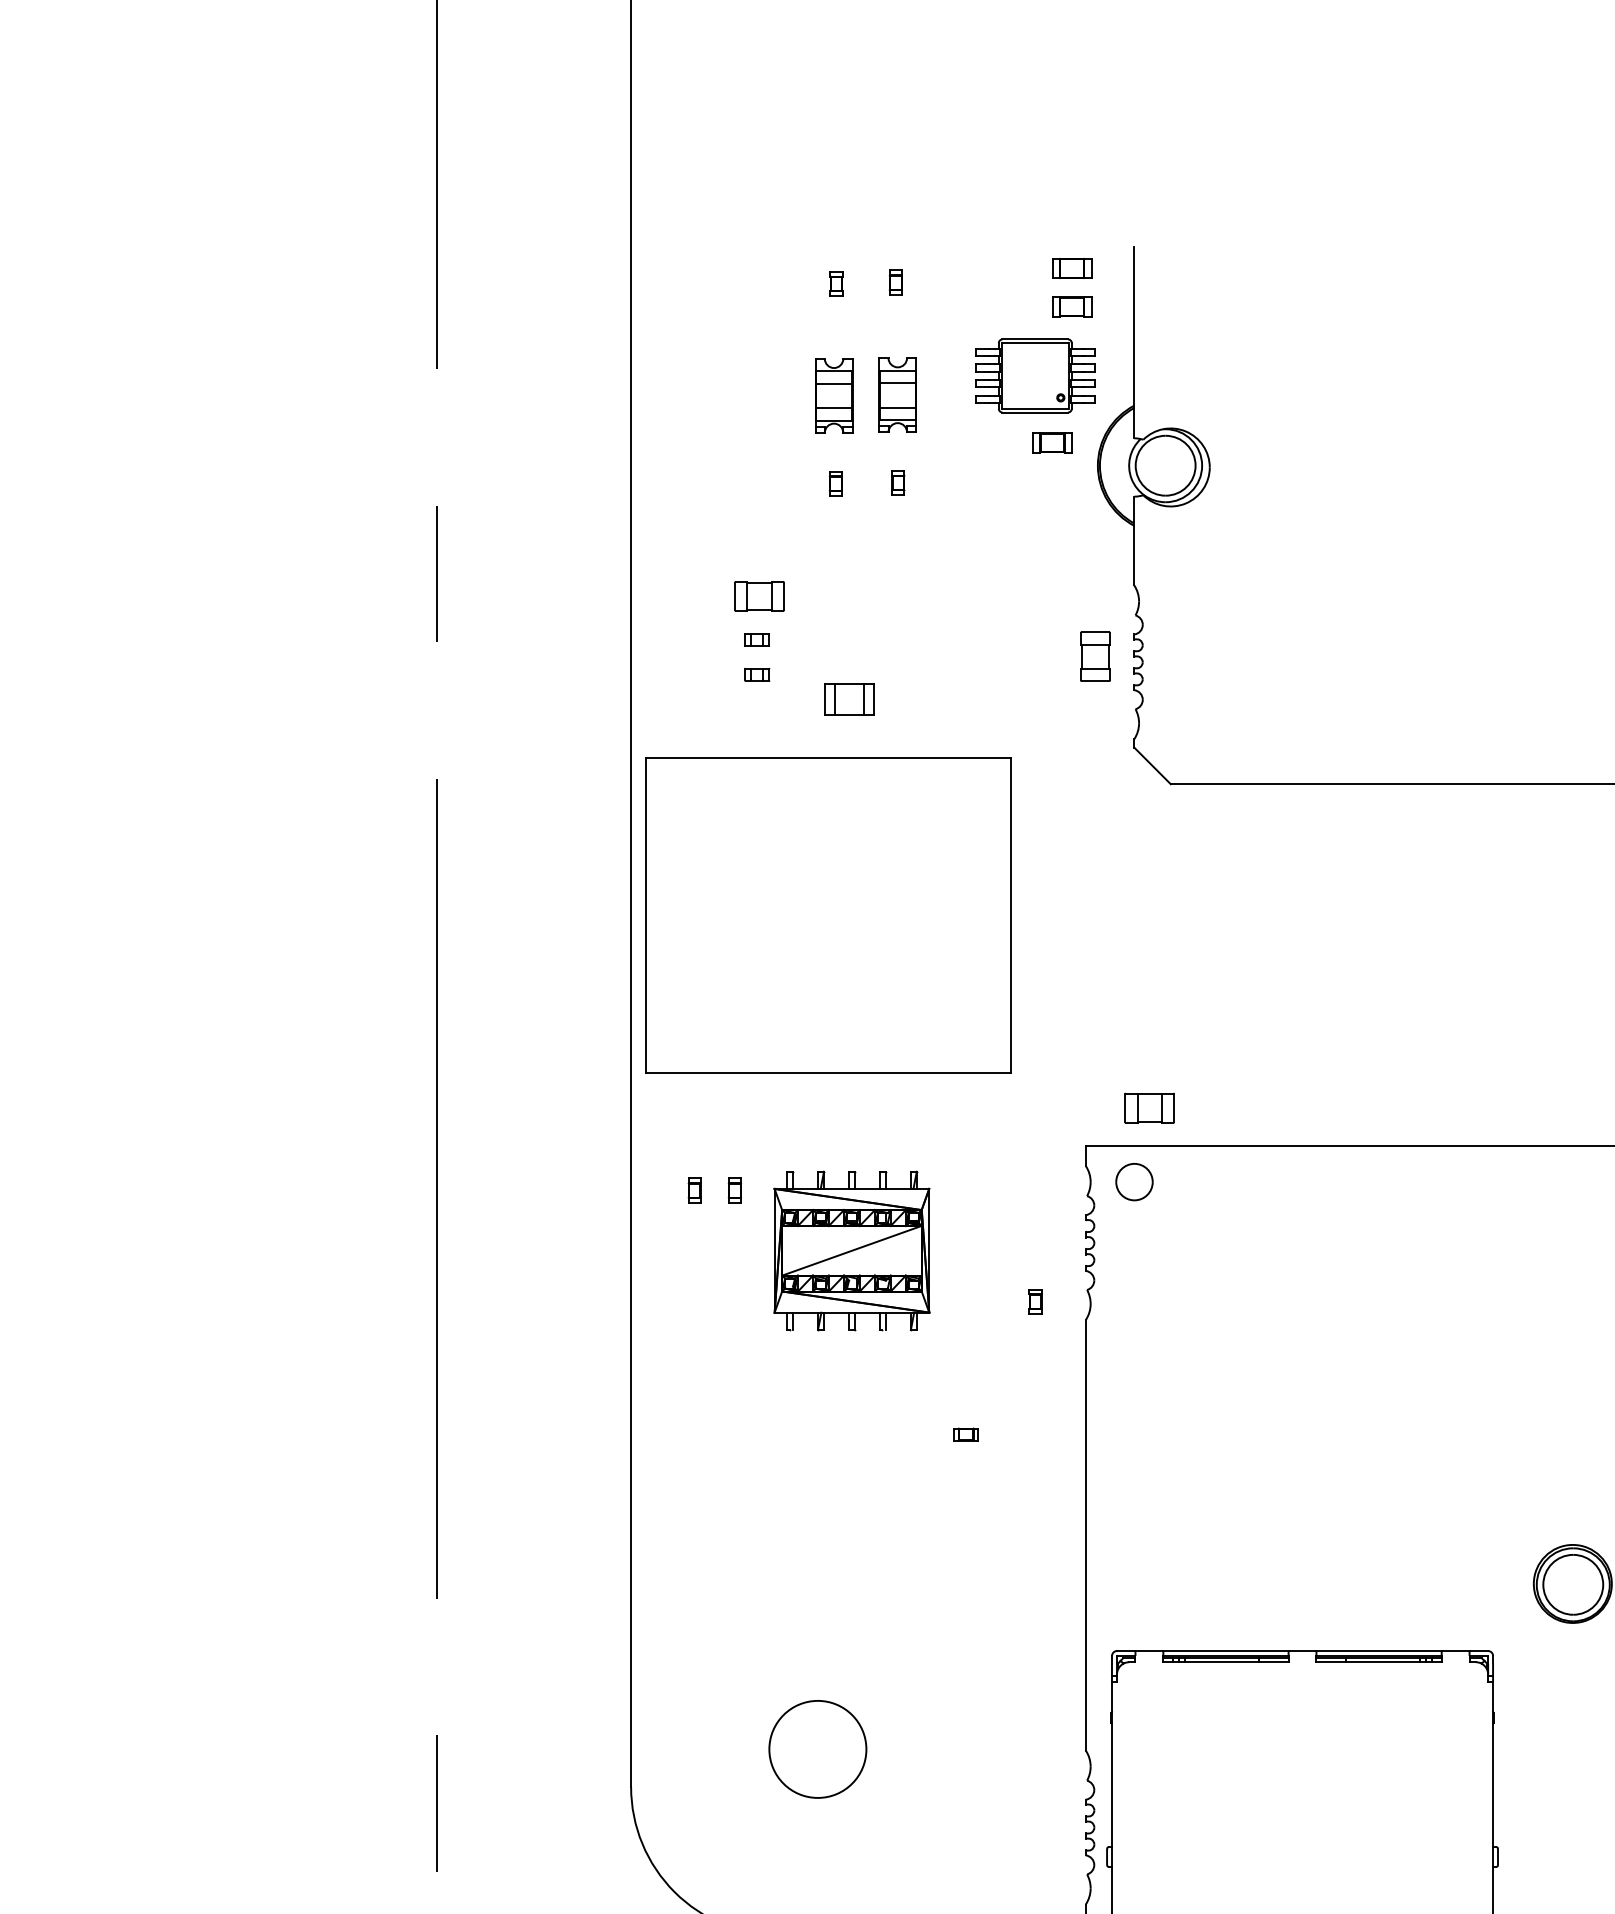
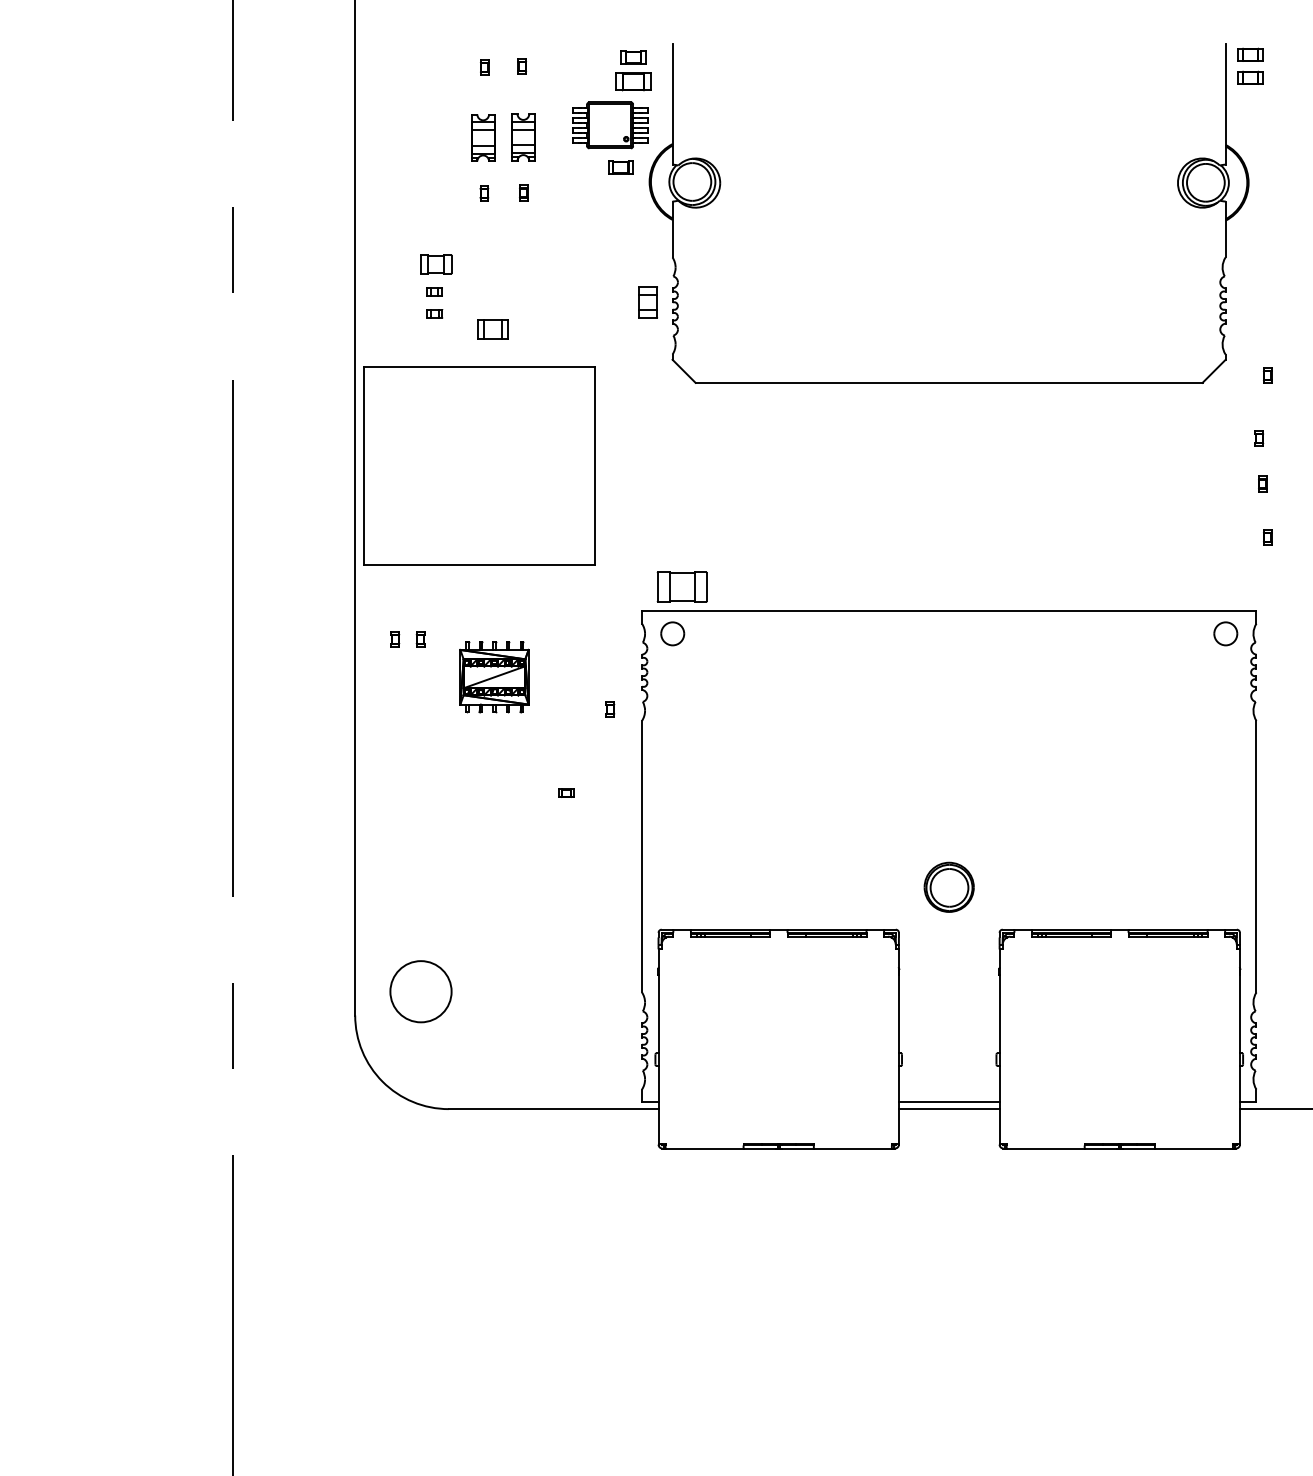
part: (1072, 306) -> (633, 81), size x1.4
part: (1149, 1108) -> (682, 587), size x1.6
part: (851, 1251) -> (494, 677), size x0.7
circle: (817, 1749) -> (420, 991), moved

